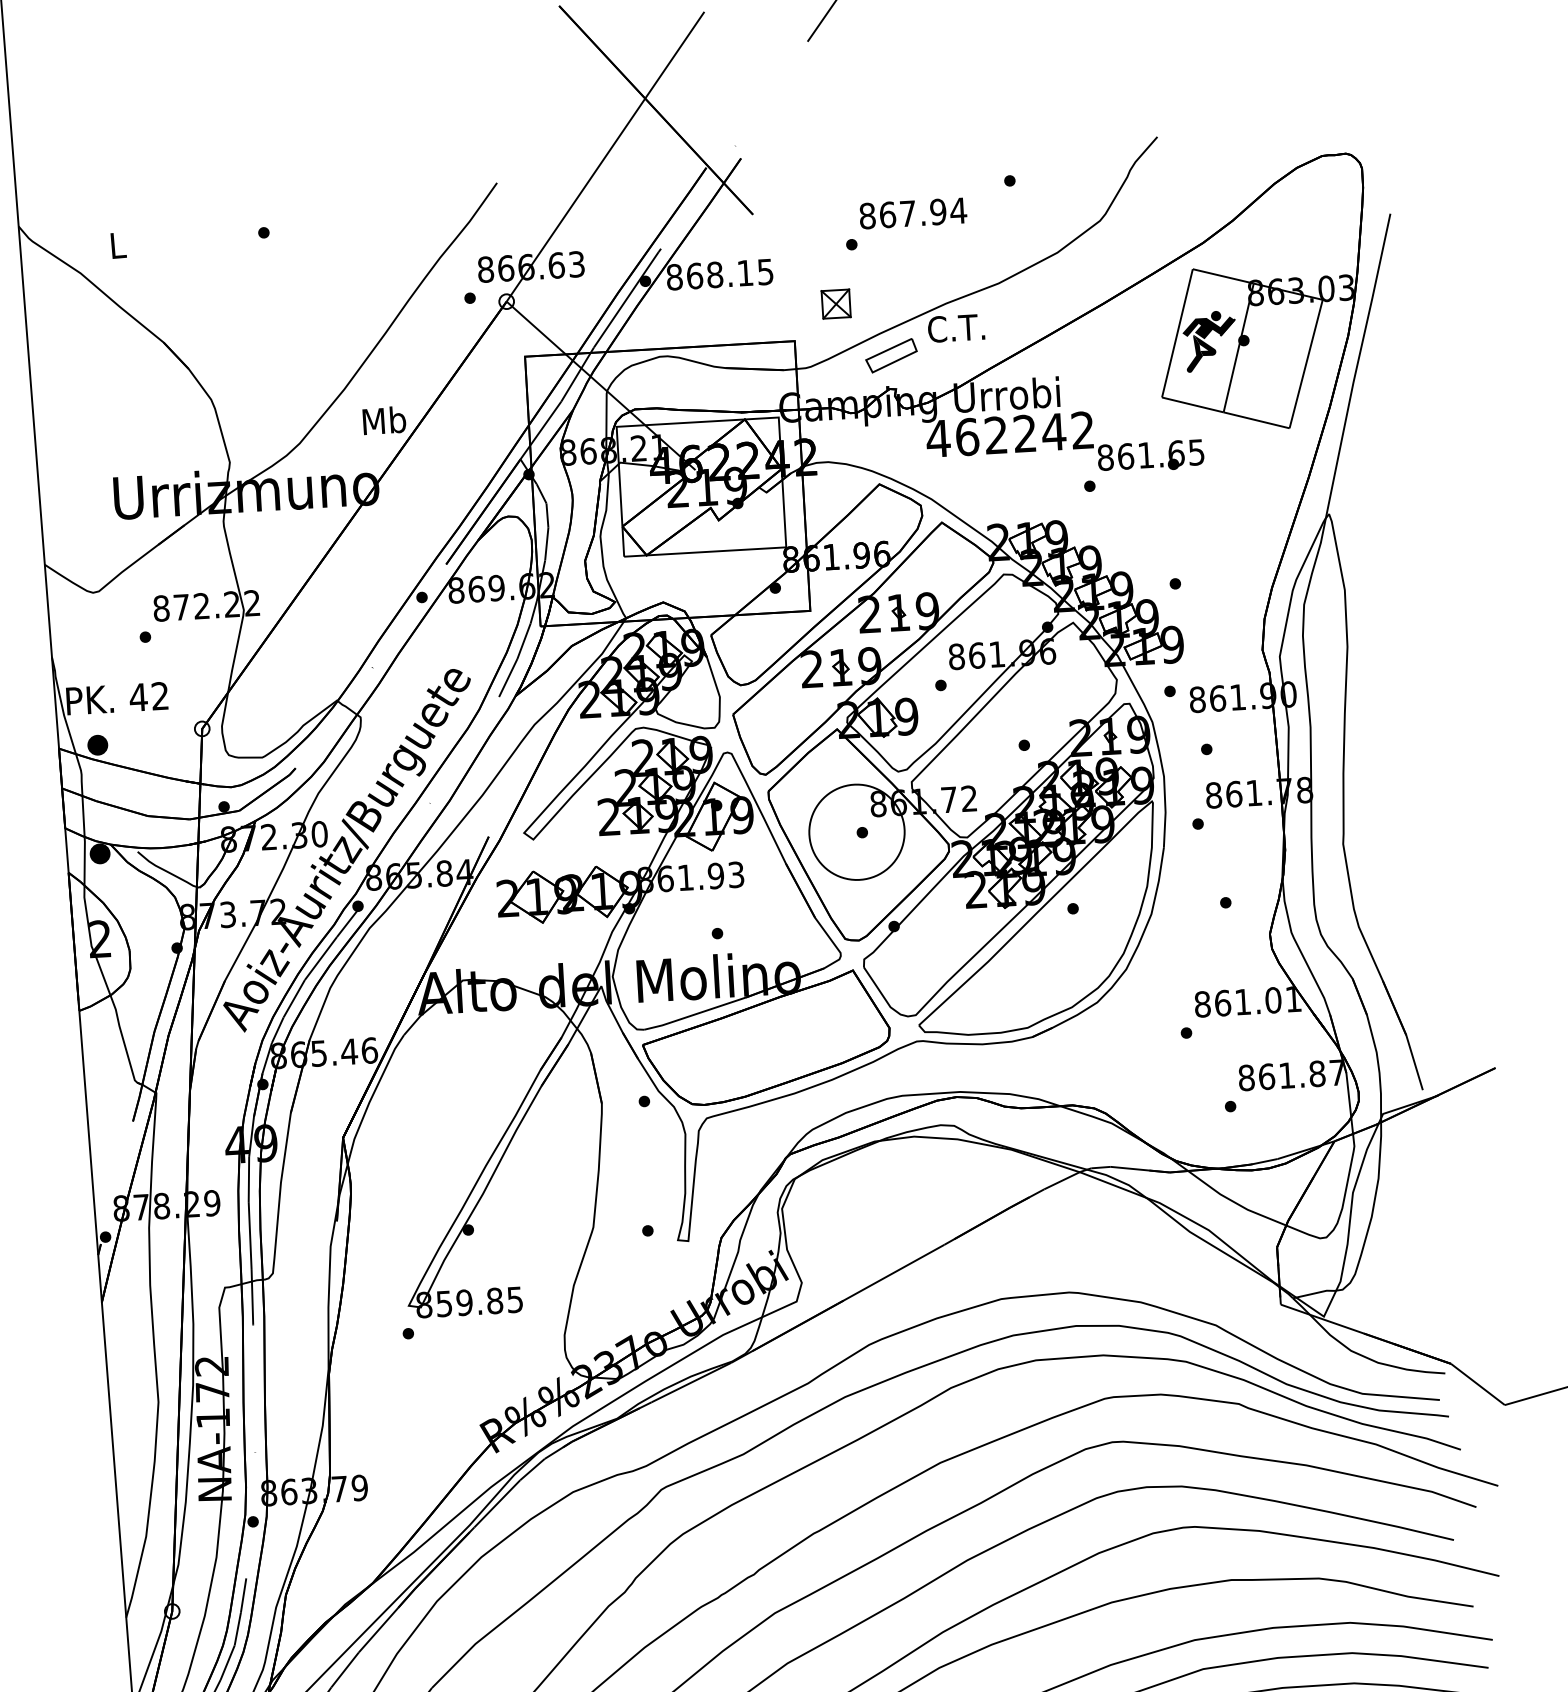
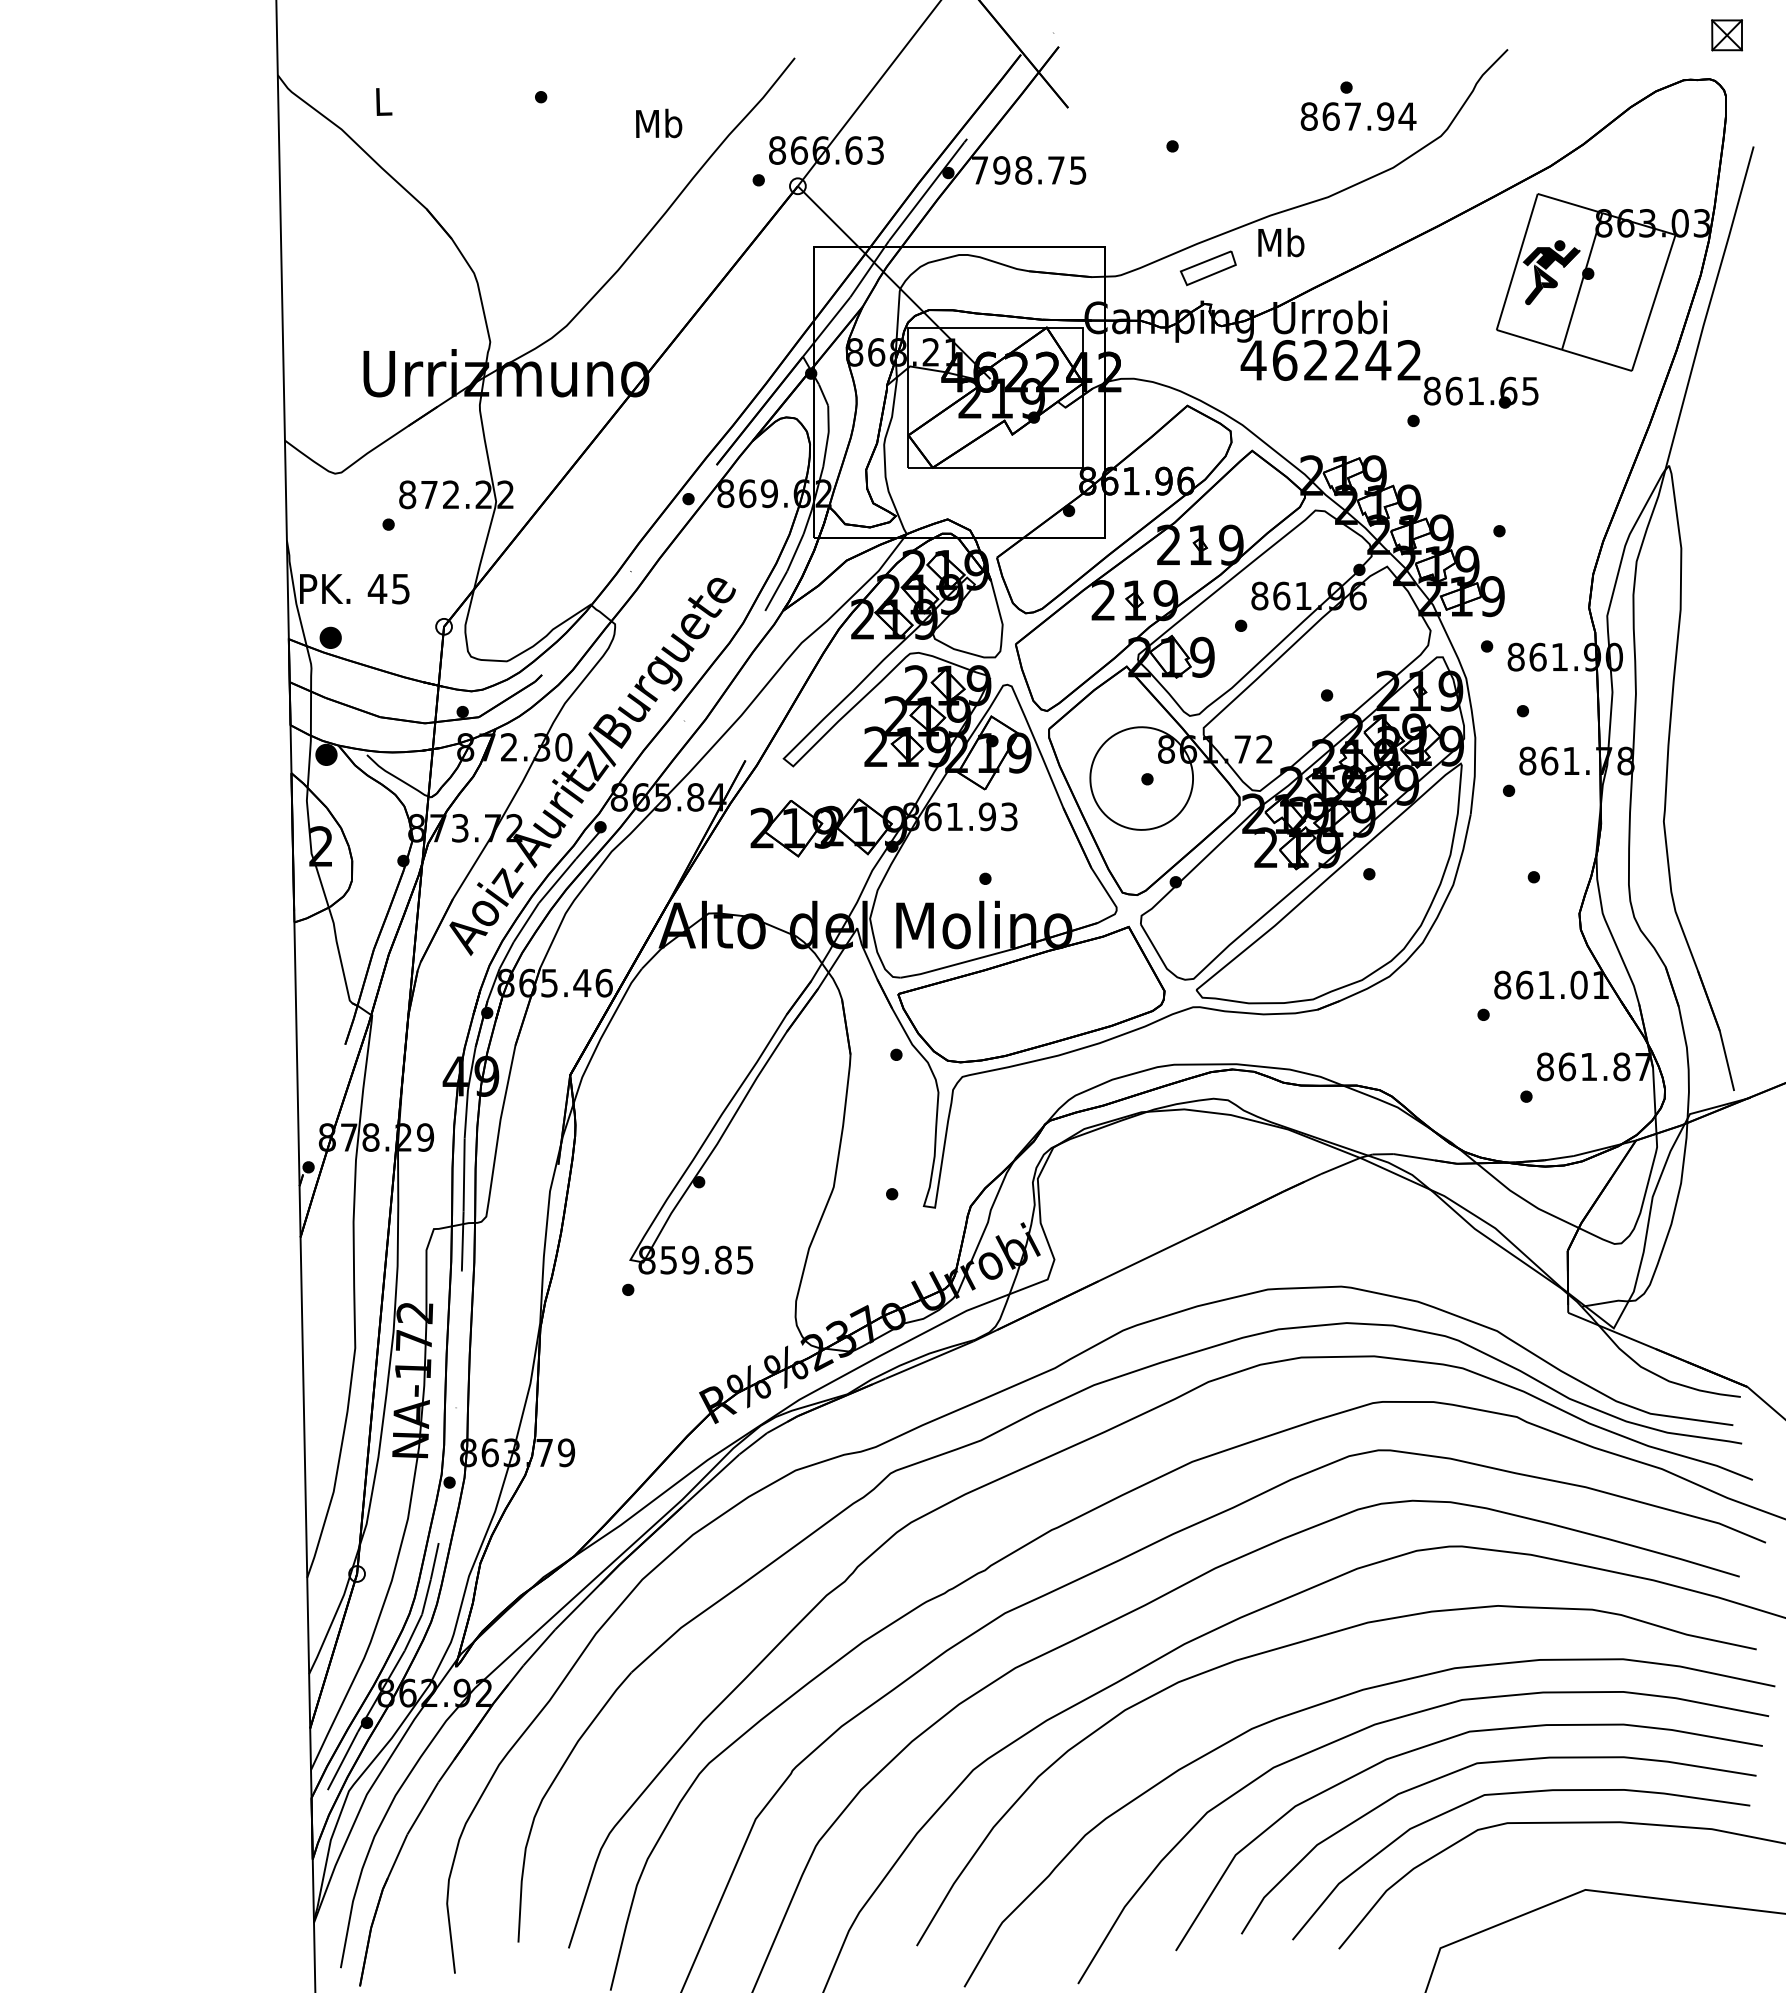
text: (913, 213) -> (1358, 116), moved
text: (709, 275) -> (1017, 170), 868.15 -> 798.75
part: (835, 304) -> (1726, 35), moved
text: (956, 328) -> (1279, 242), C.T. -> Mb
text: (384, 420) -> (659, 123), moved
text: (159, 695) -> (400, 588), 42 -> 45

